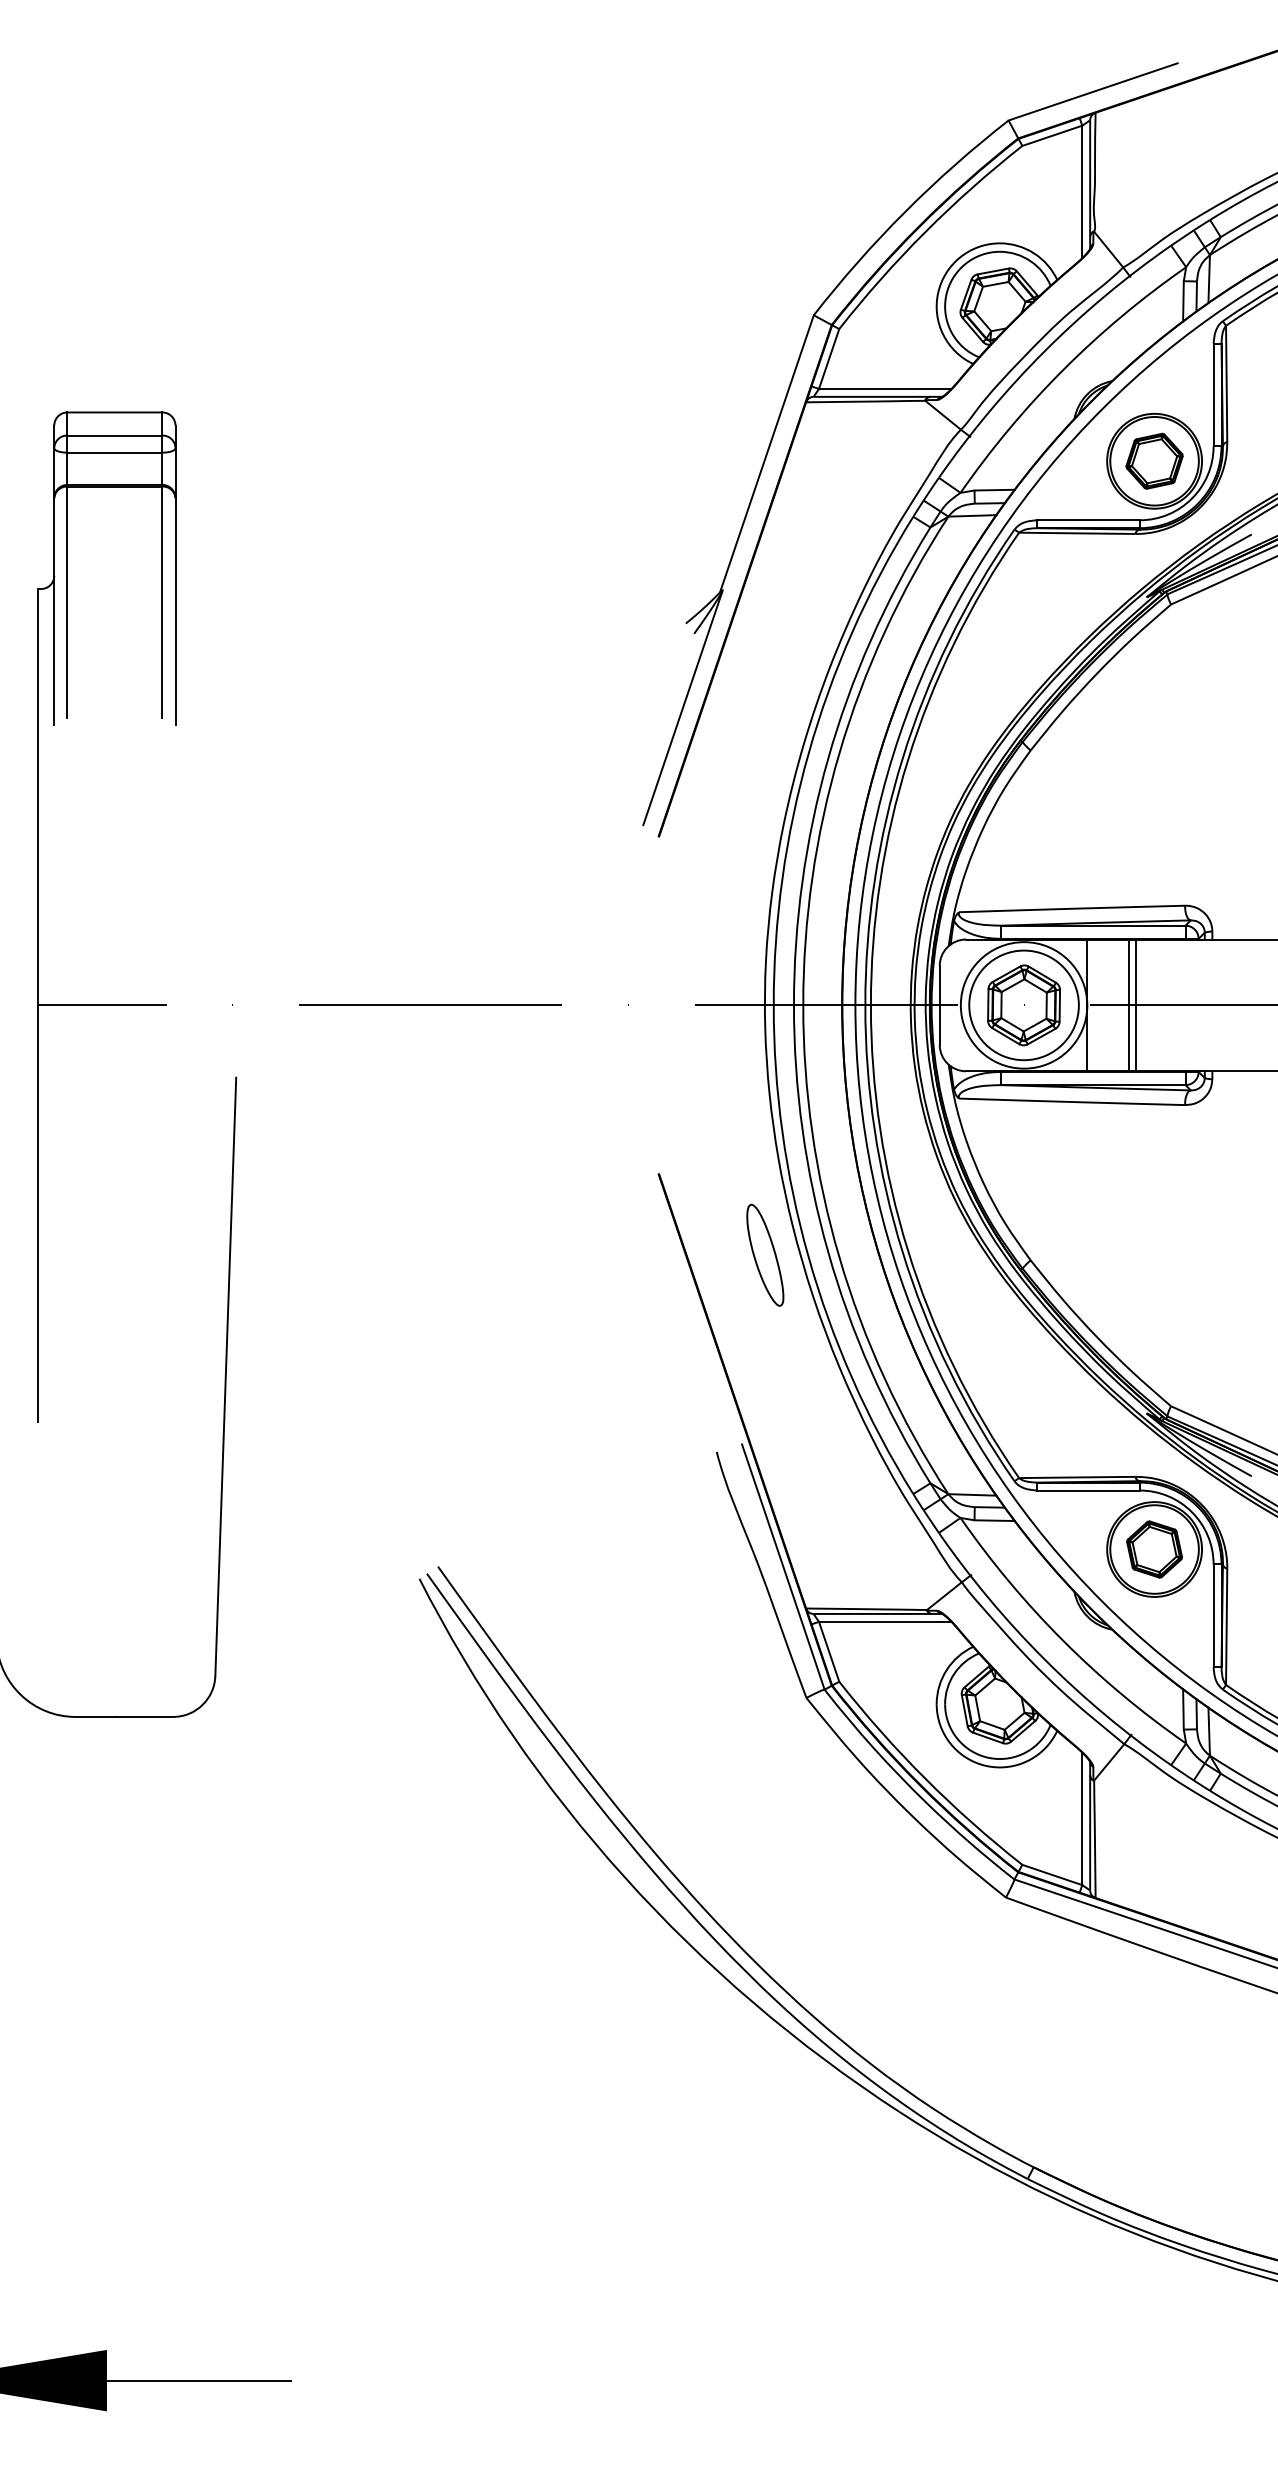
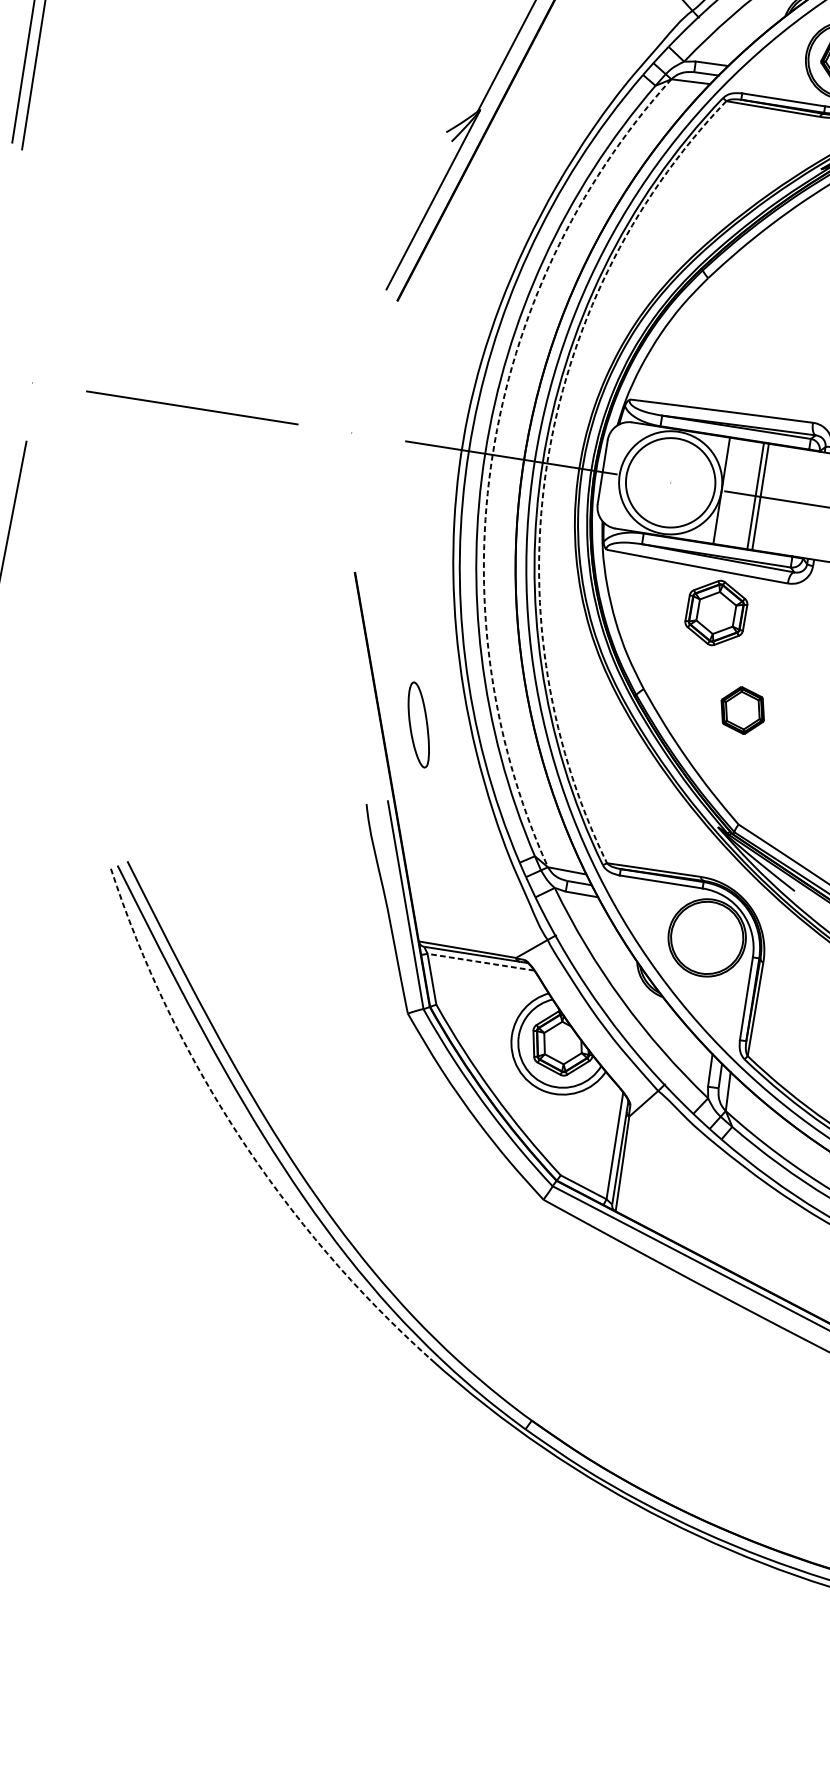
arc: (803, 1005) -> (492, 455), solid -> dashed
arc: (870, 1005) -> (546, 463), solid -> dashed
part: (1023, 1005) -> (715, 613), moved
part: (765, 1254) -> (419, 724), moved
part: (1154, 1549) -> (742, 710), moved
line: (884, 1621) -> (480, 961), solid -> dashed
arc: (624, 1876) -> (238, 1134), solid -> dashed

